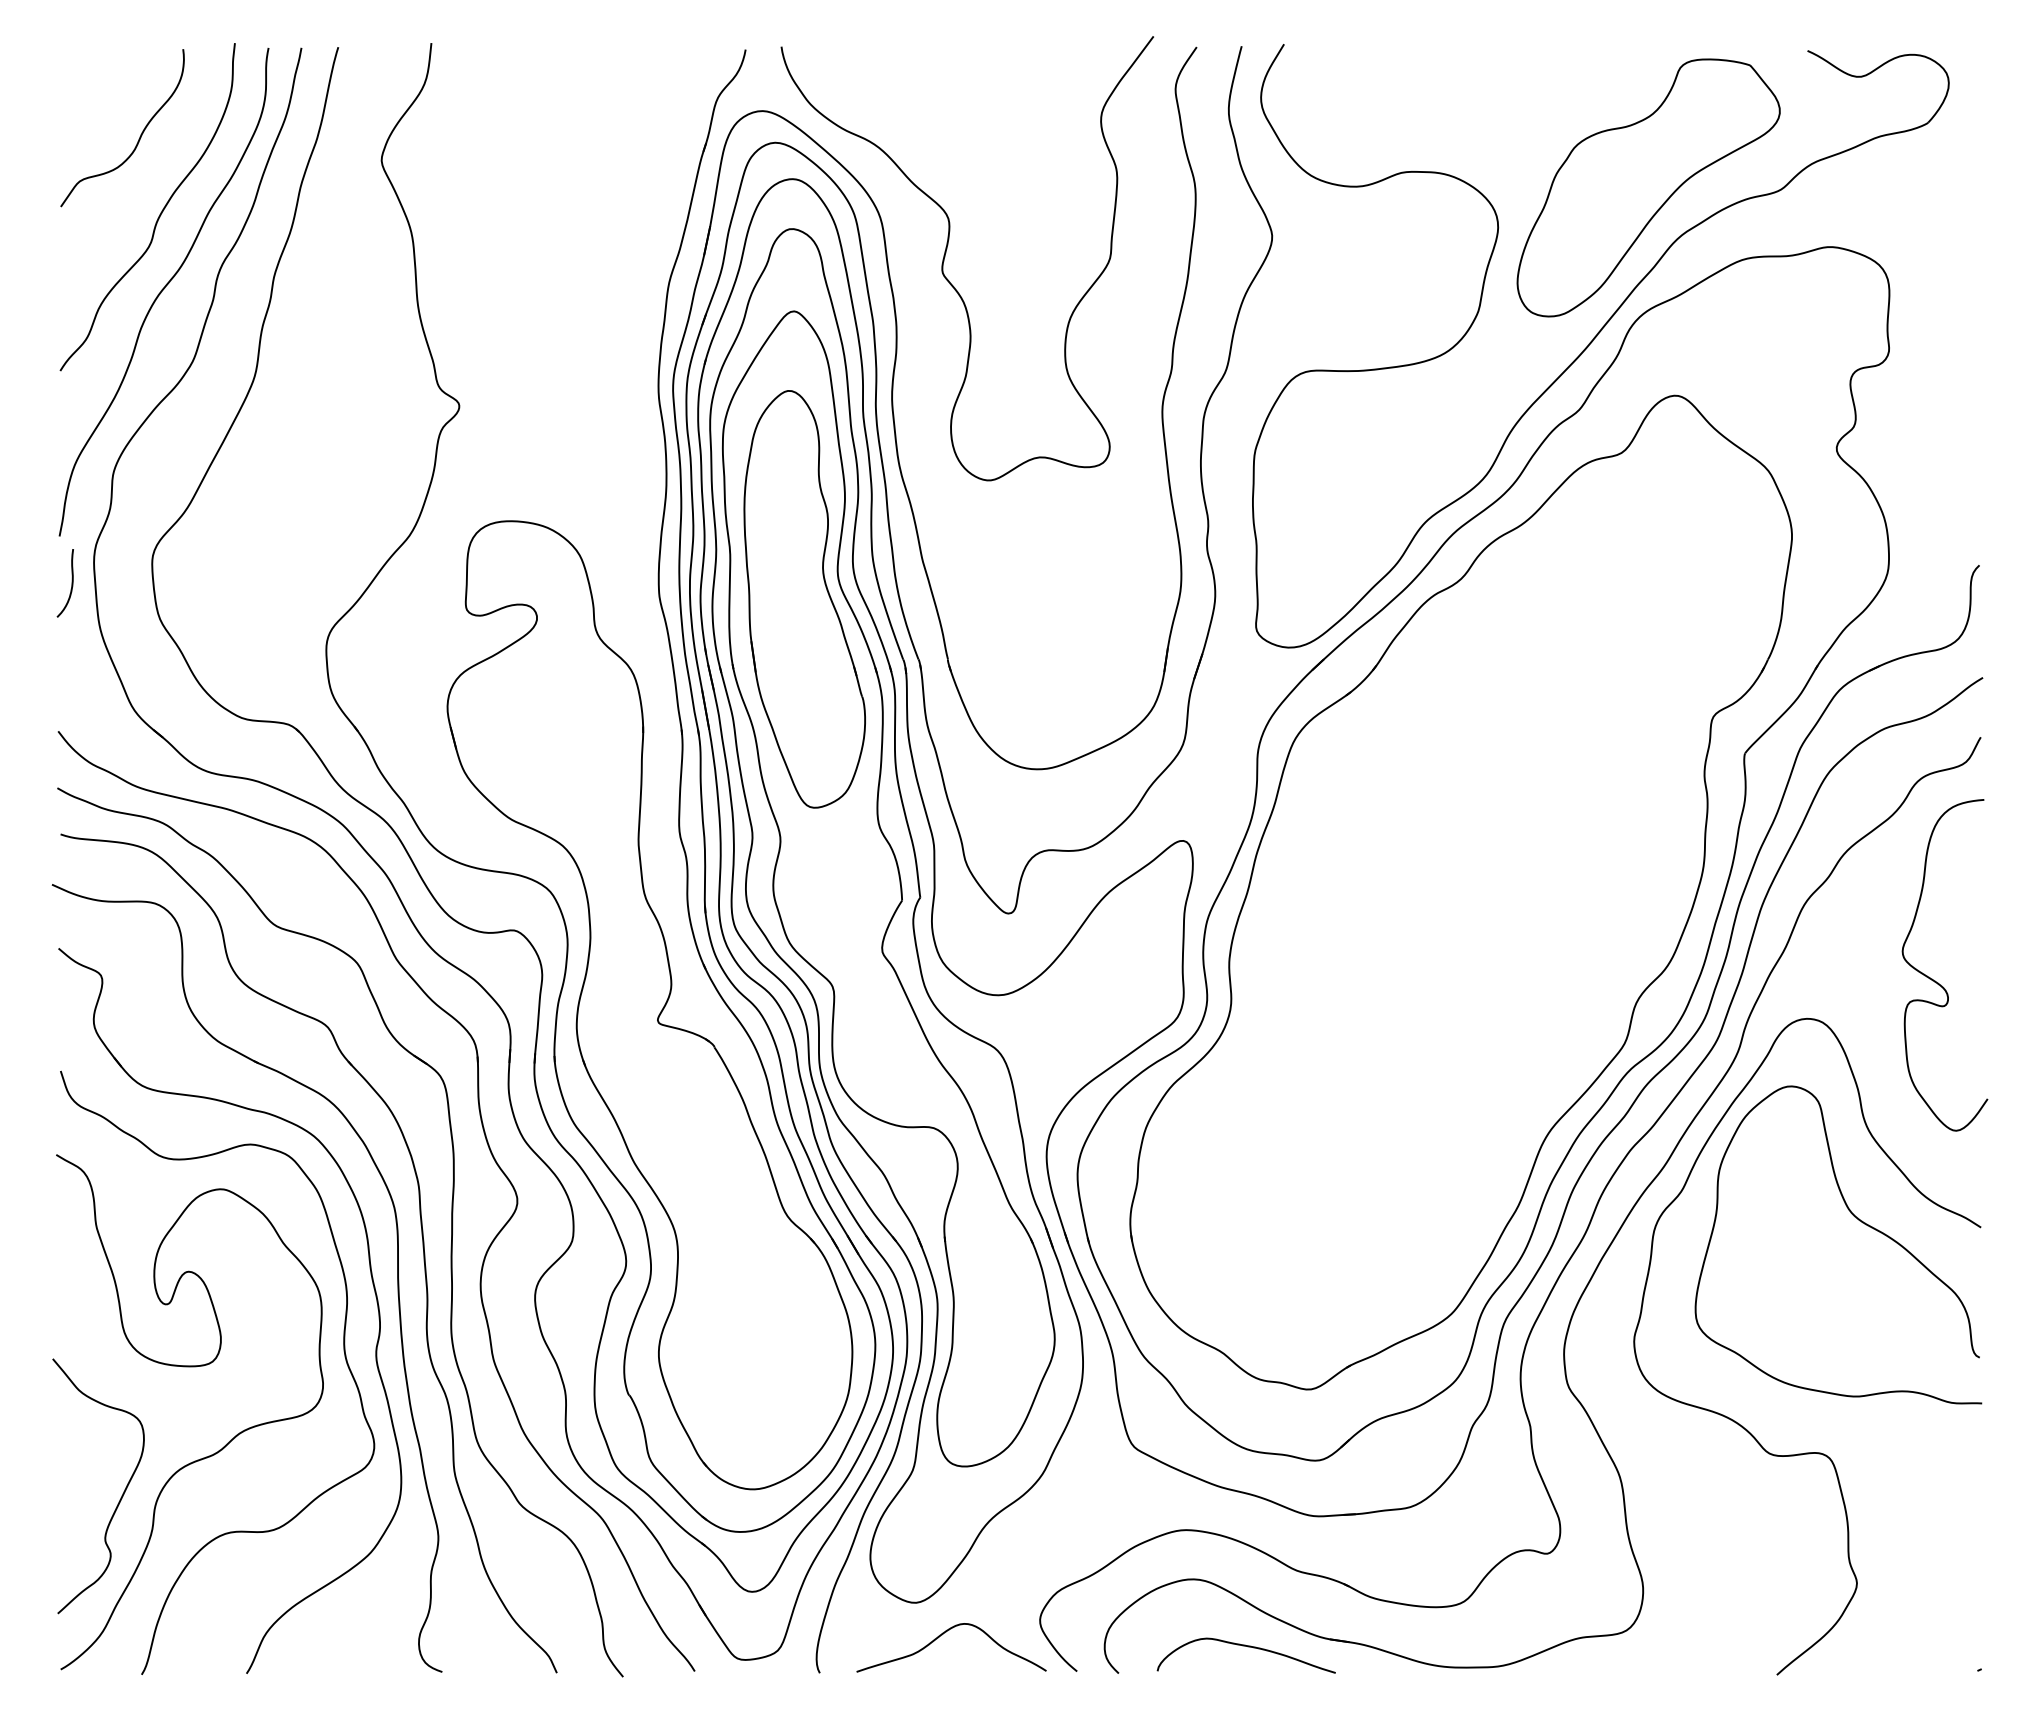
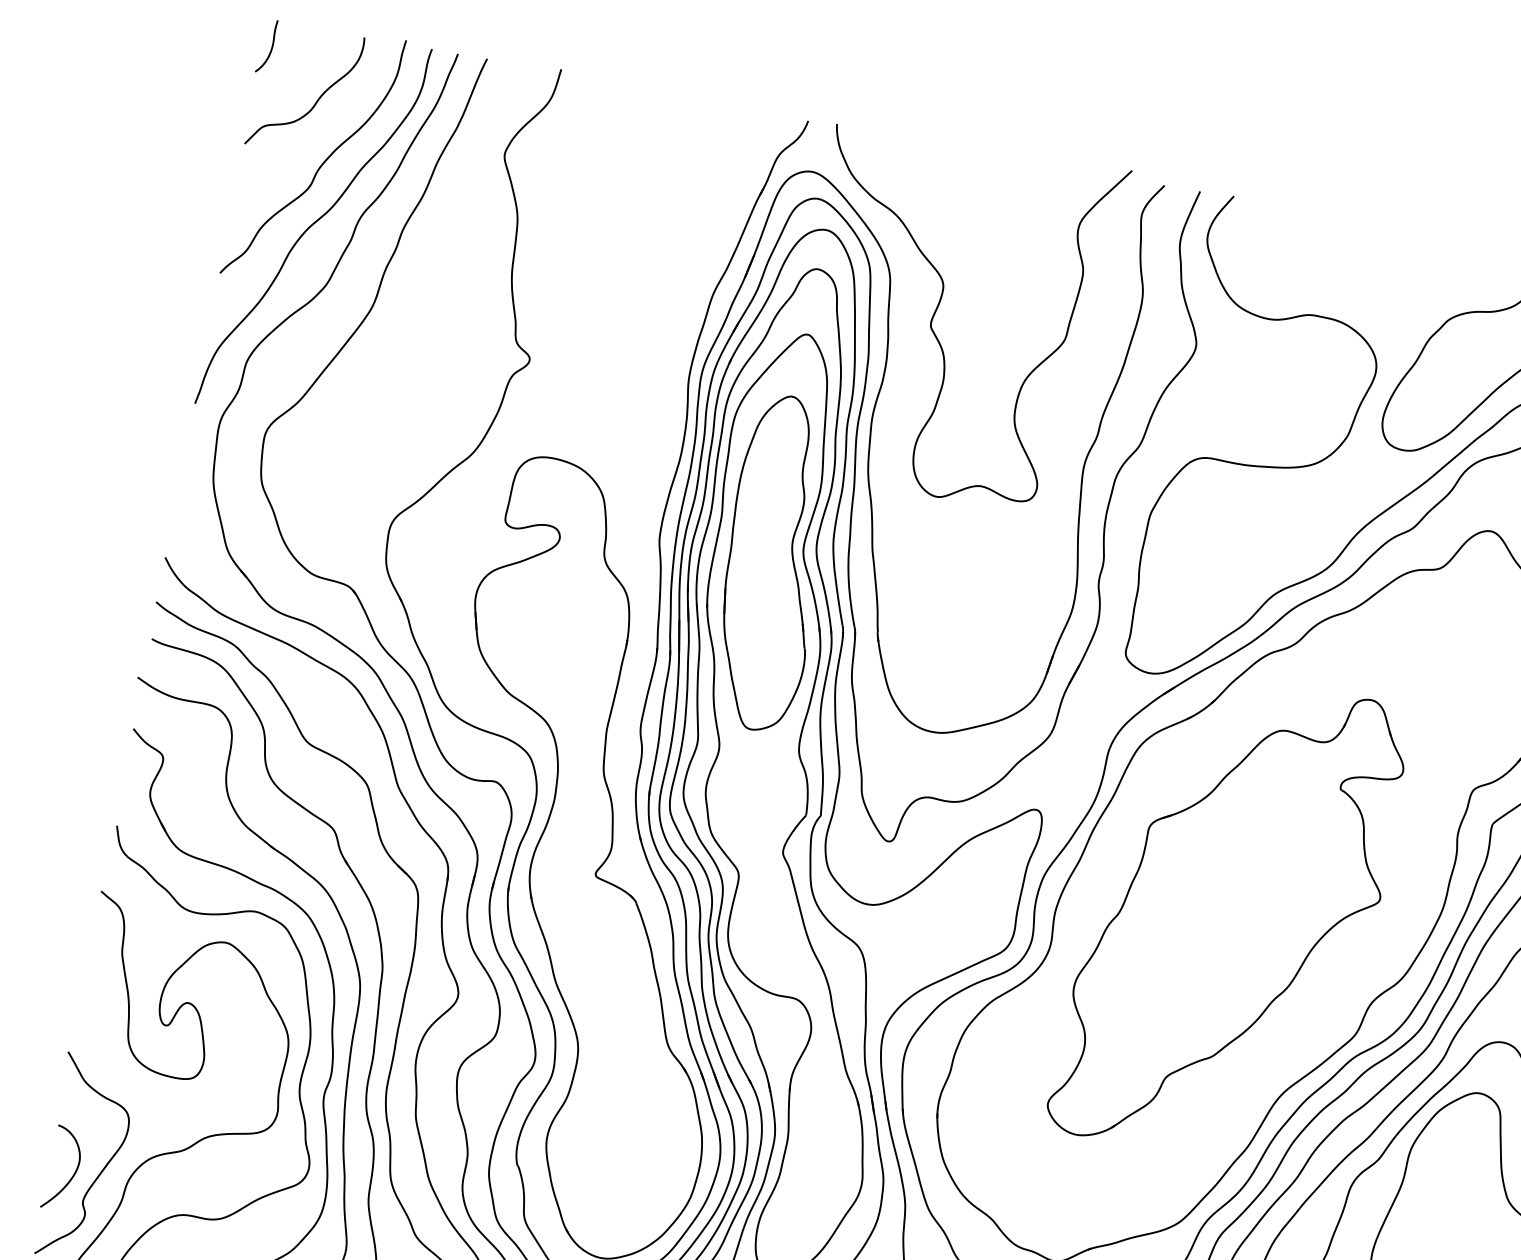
curve: (71, 583) -> (271, 47), moved
part: (1443, 929) -> (1229, 918), added
curve: (86, 1509) -> (72, 1175), added

